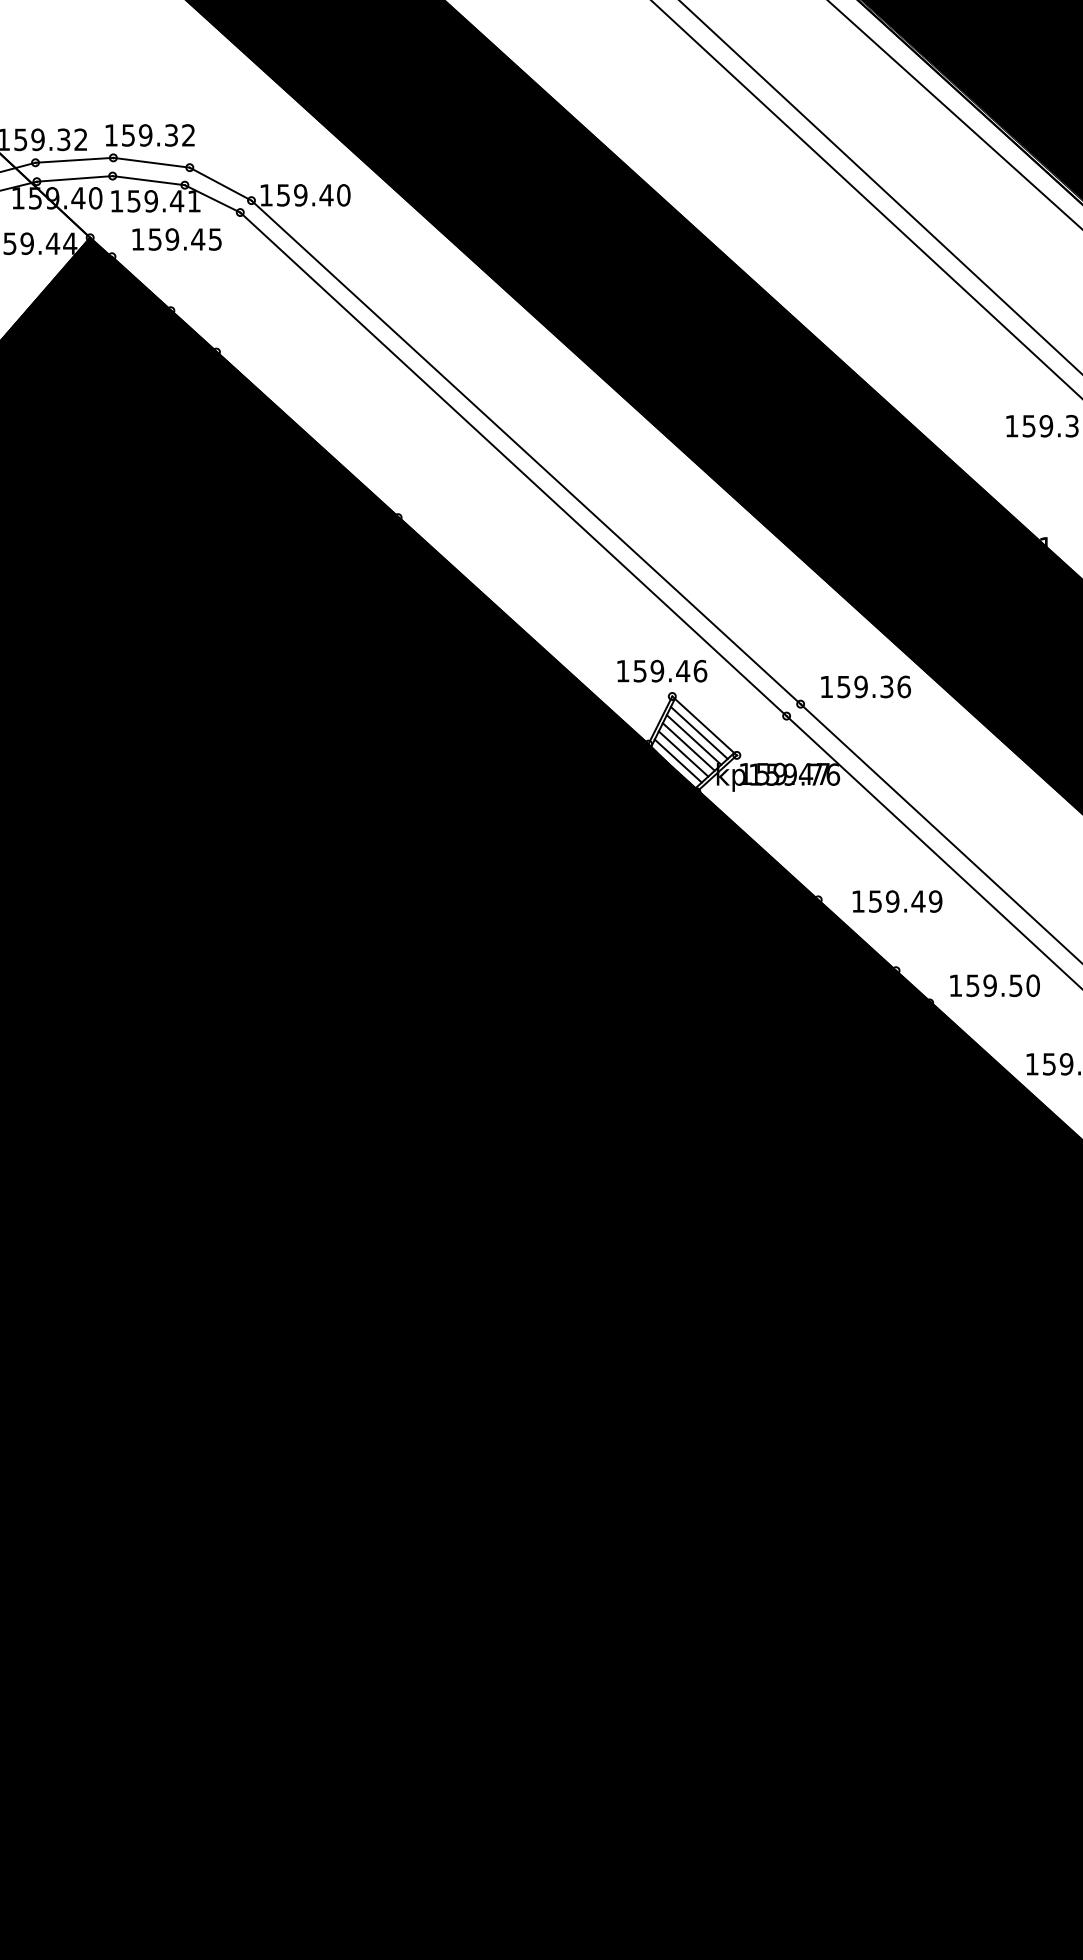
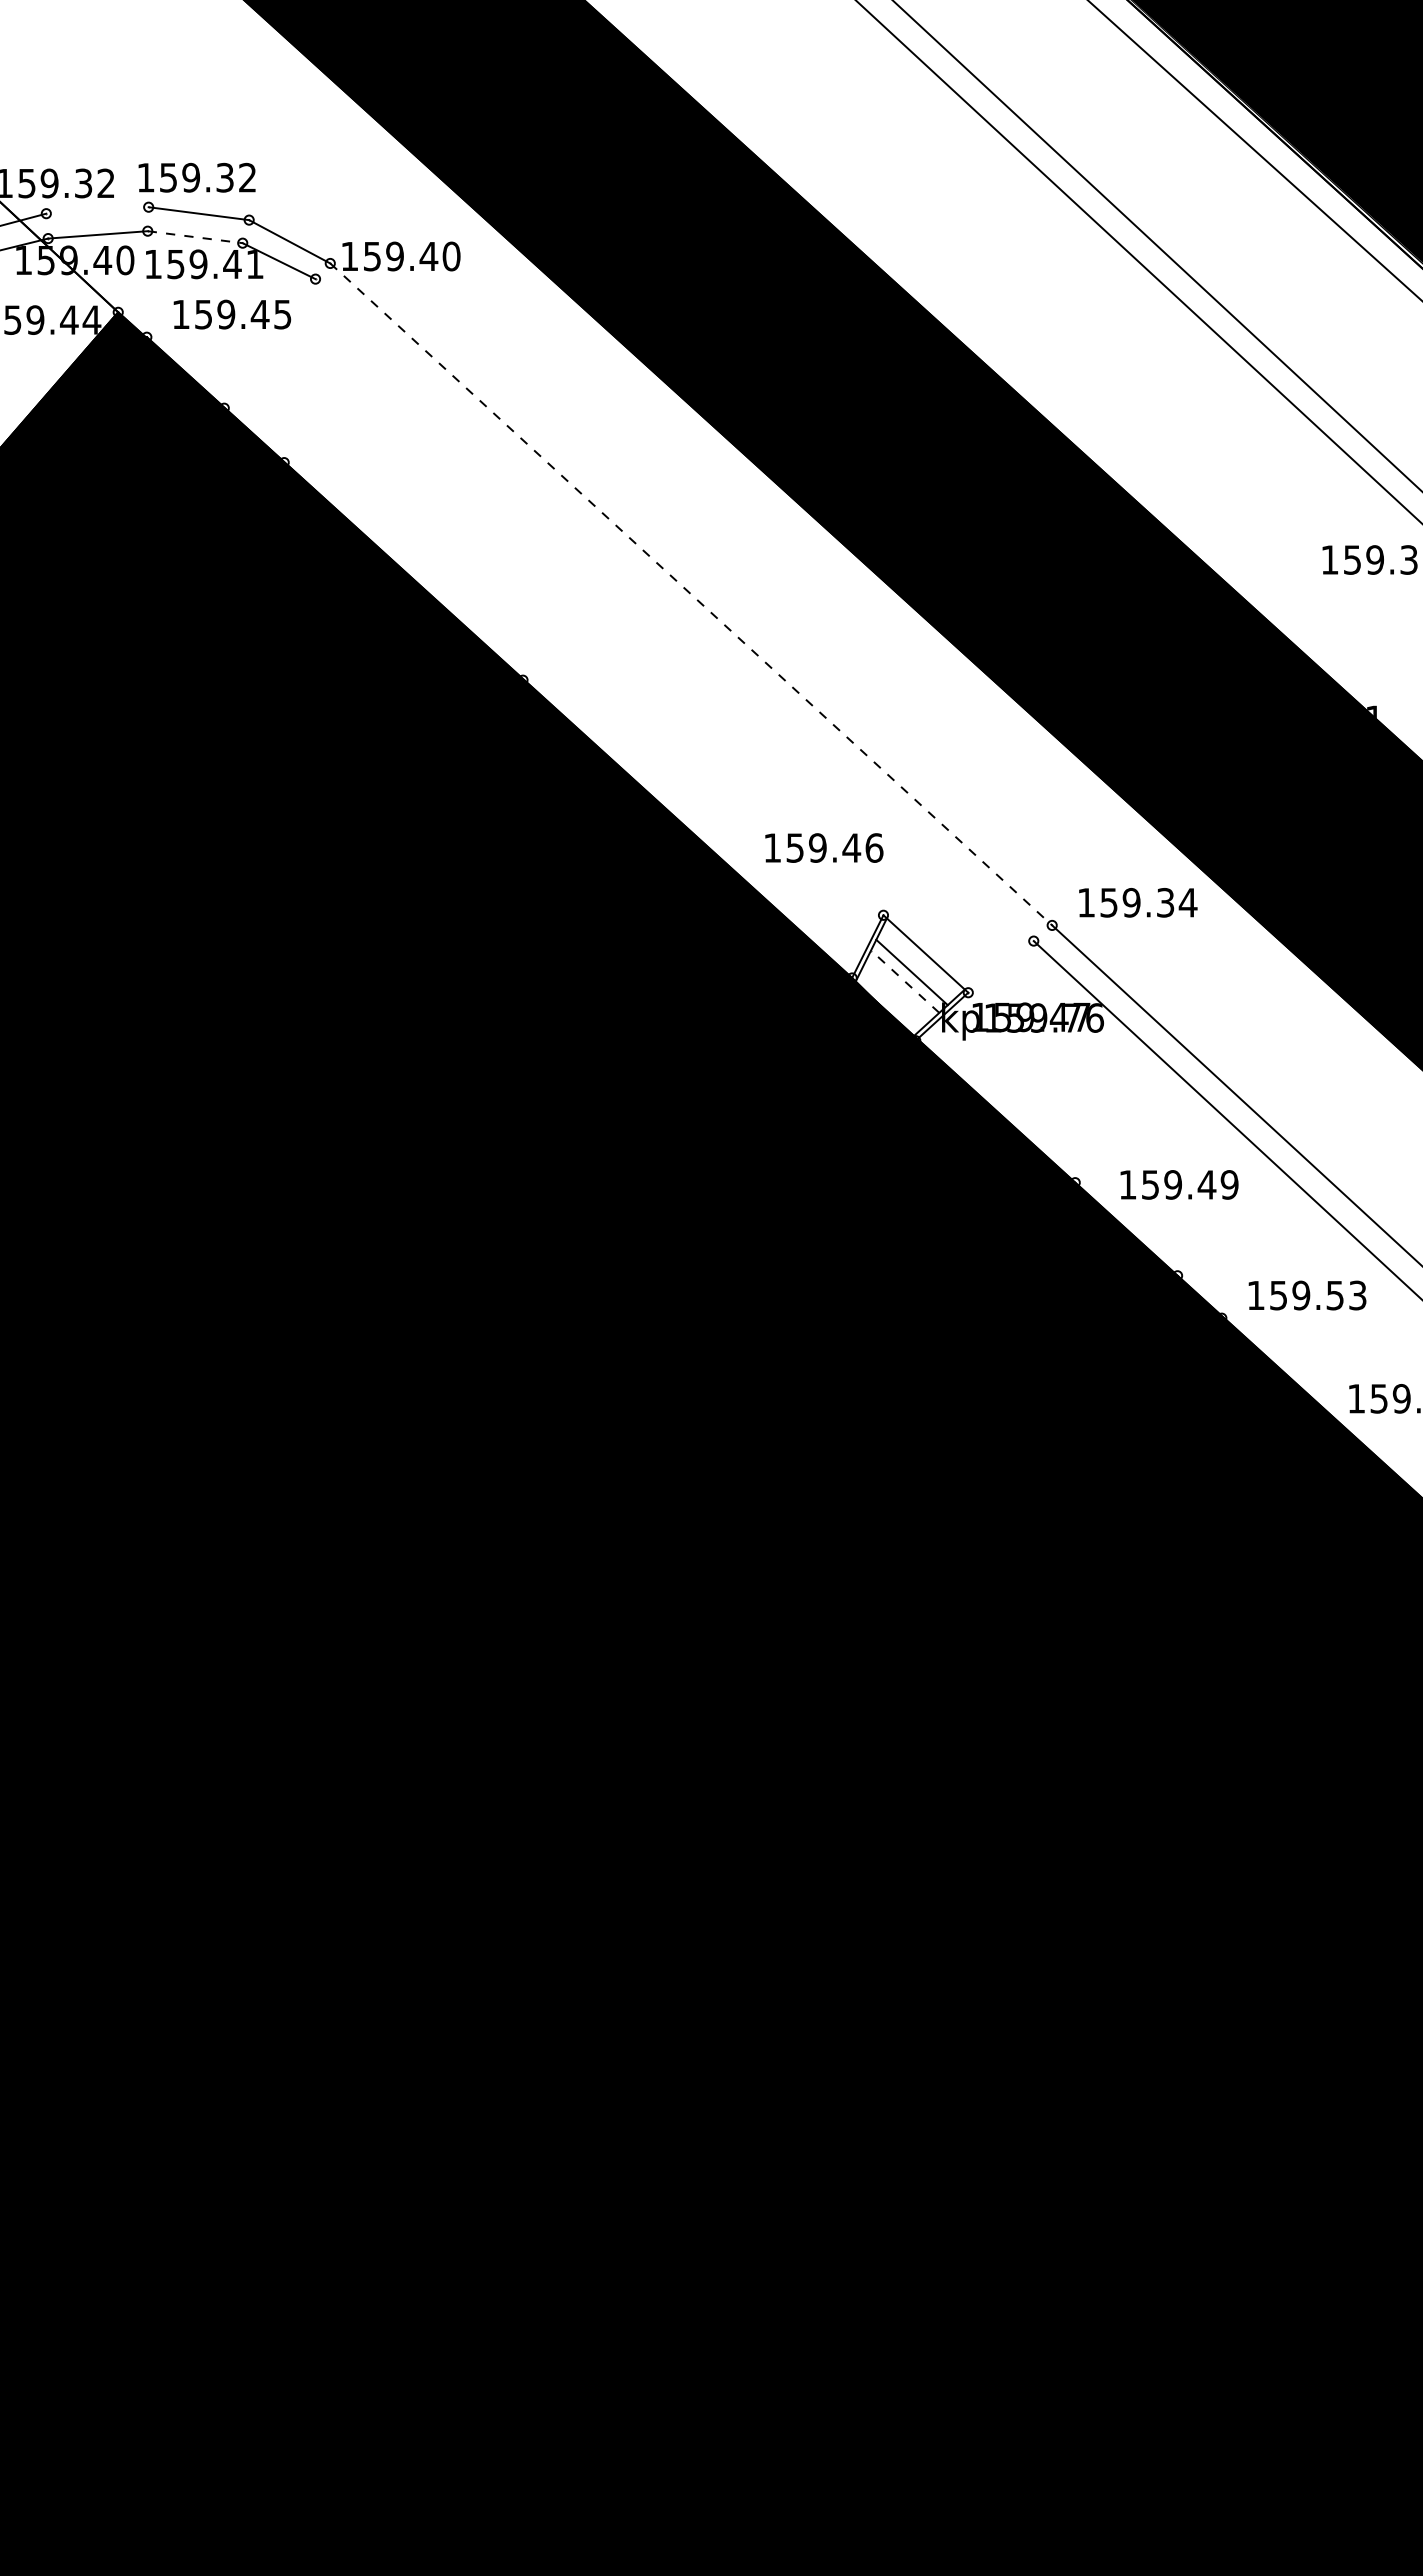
line: (74, 160) -> (97, 210), removed
line: (148, 180) -> (195, 237), solid -> dashed
line: (526, 452) -> (691, 594), solid -> dashed
line: (513, 464) -> (674, 610), removed
text: (662, 670) -> (824, 847), moved
text: (903, 686) -> (1187, 902), 159.36 -> 159.34
line: (698, 733) -> (918, 963), removed
line: (688, 746) -> (904, 981), solid -> dashed
line: (682, 753) -> (897, 990), removed
line: (678, 760) -> (891, 999), removed
text: (1032, 985) -> (1357, 1295), 159.50 -> 159.53

